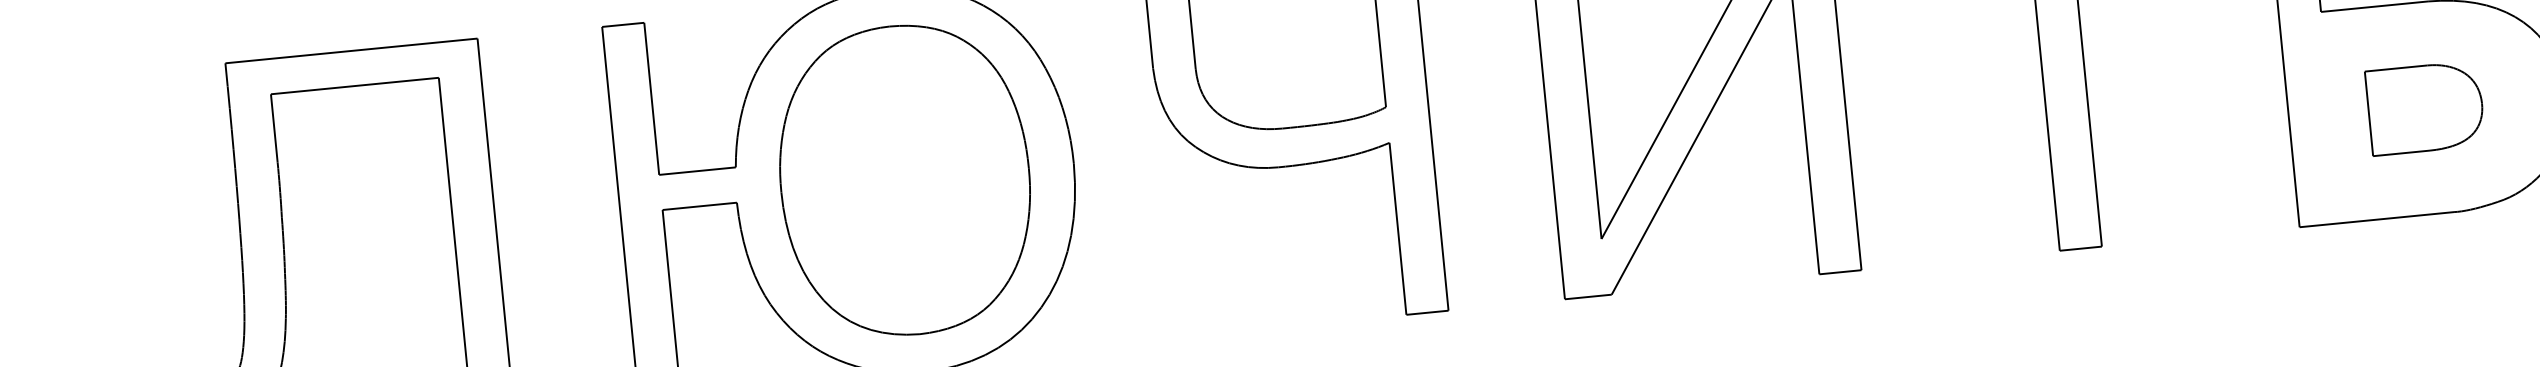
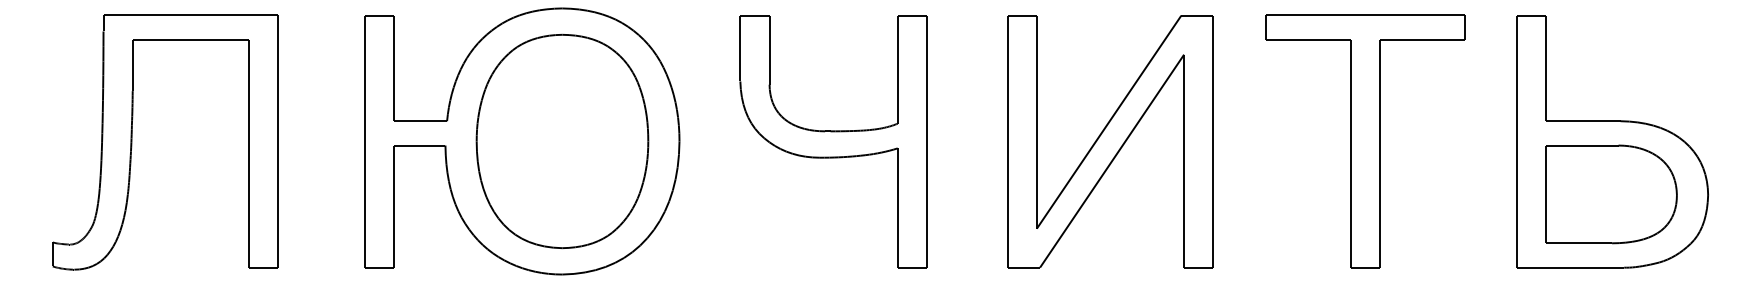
part: (2425, 108) -> (1611, 194), size x1.67

